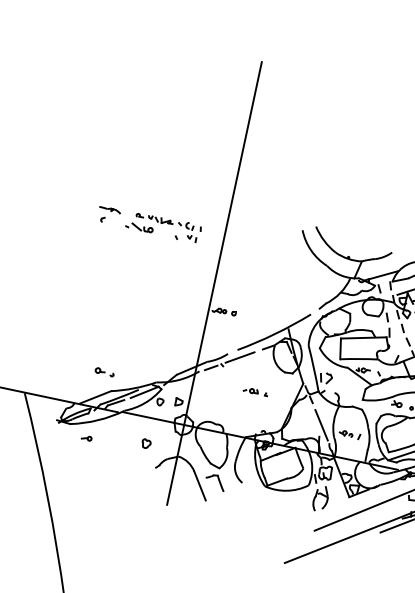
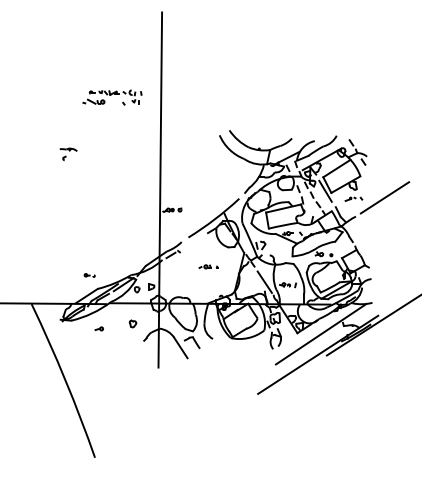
part: (163, 226) -> (112, 97), moved
line: (240, 356) -> (191, 242), removed
part: (104, 372) -> (89, 275), size x0.7
part: (85, 437) -> (98, 328), moved

